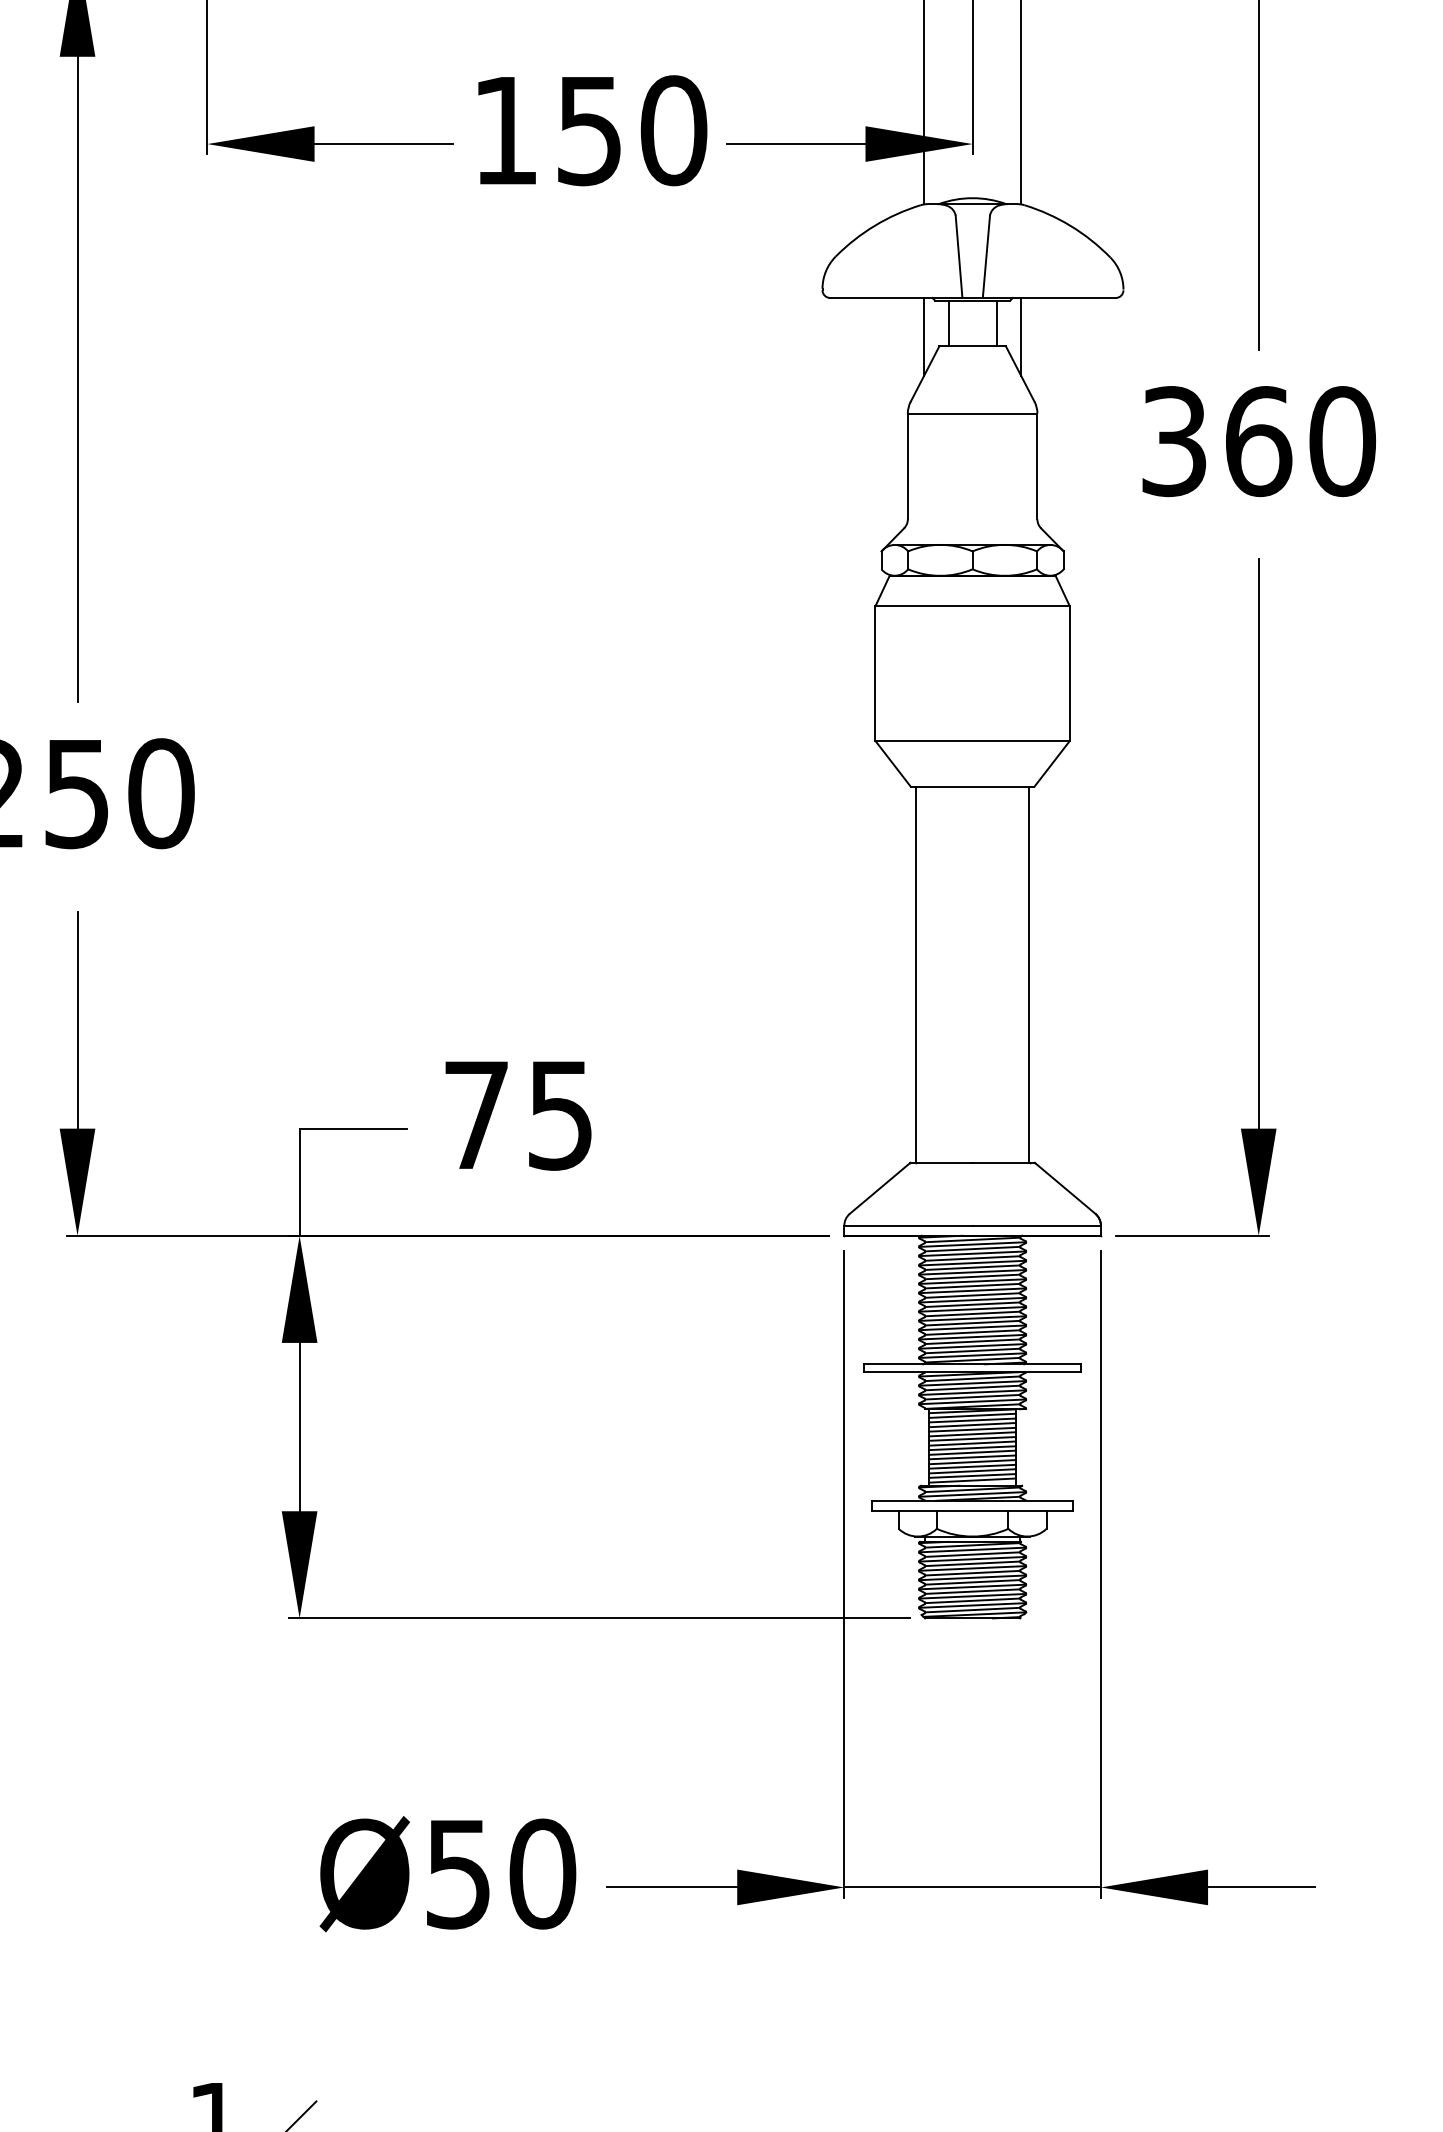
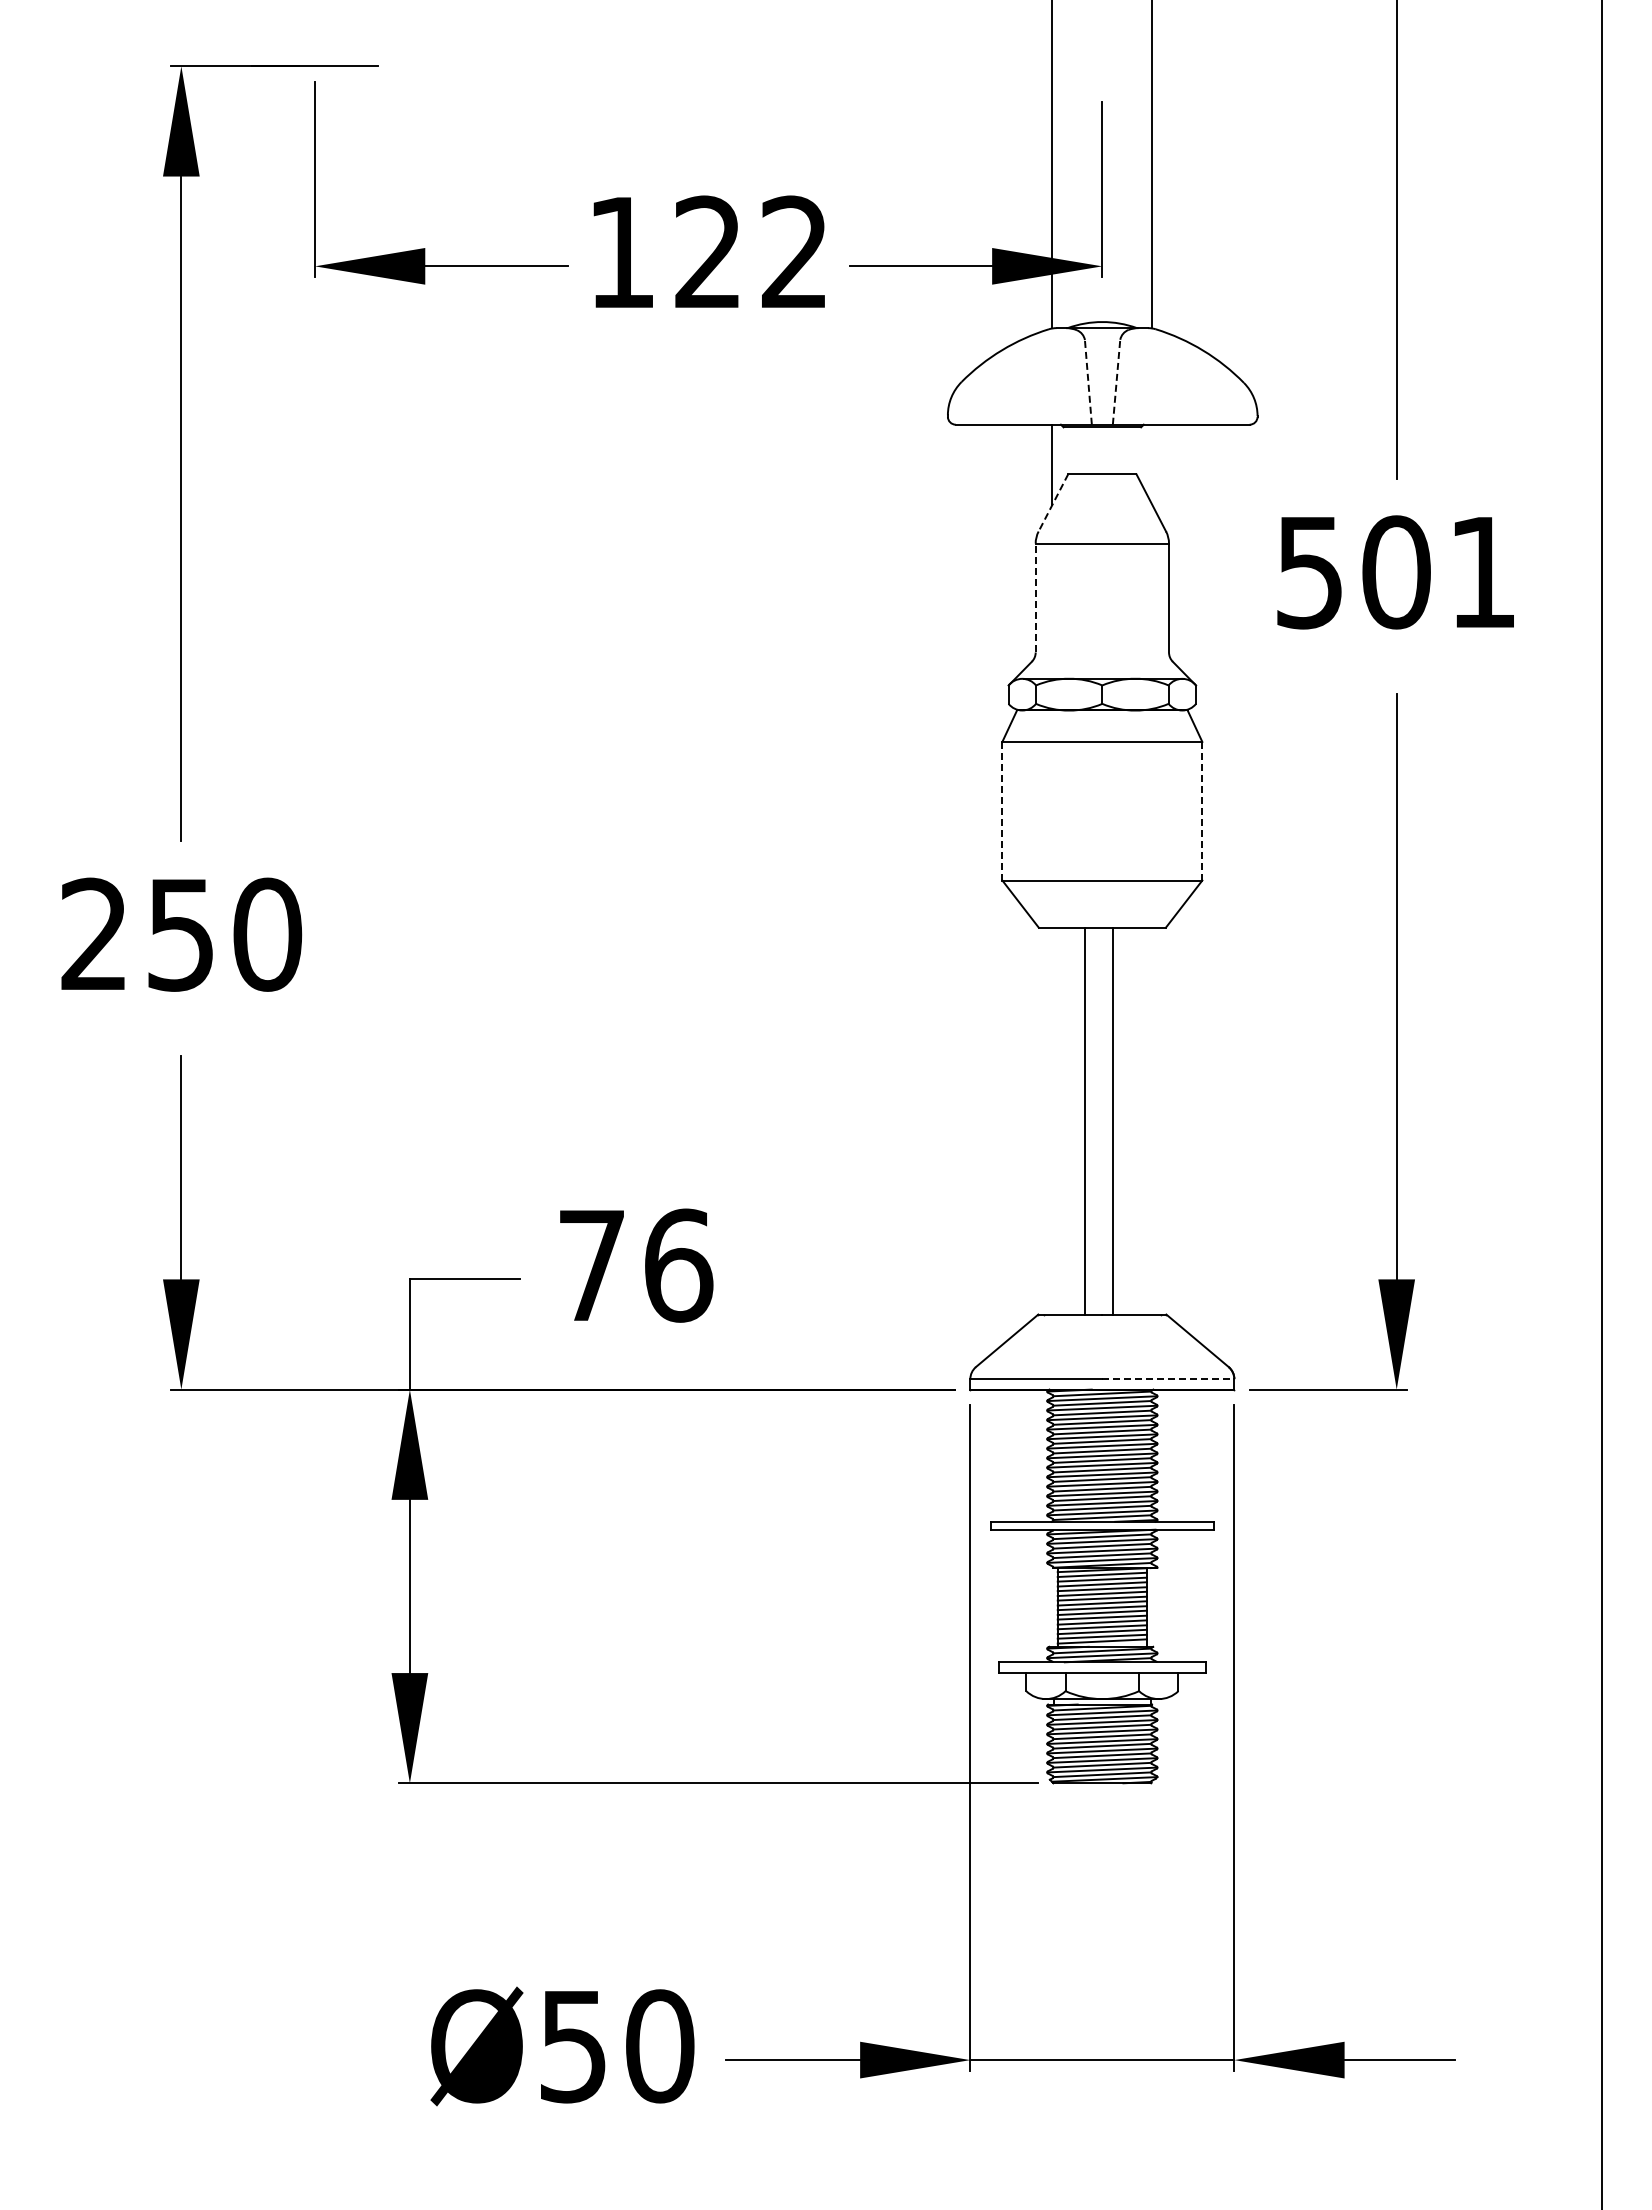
text: (632, 130) -> (752, 252), 150 -> 122
line: (959, 255) -> (1088, 381), solid -> dashed
line: (986, 256) -> (1116, 382), solid -> dashed
line: (948, 323) -> (1077, 450), removed
line: (997, 323) -> (1127, 450), removed
line: (1021, 336) -> (1152, 464), removed
line: (925, 374) -> (1053, 503), solid -> dashed
text: (1259, 441) -> (1397, 572), 360 -> 501
line: (907, 465) -> (1035, 597), solid -> dashed
line: (875, 672) -> (1002, 810), solid -> dashed
line: (1069, 672) -> (1202, 810), solid -> dashed
line: (916, 974) -> (1113, 1120), moved
line: (1029, 974) -> (1084, 1120), moved
text: (561, 1115) -> (679, 1265), 75 -> 76
line: (1036, 1225) -> (1168, 1379), solid -> dashed

